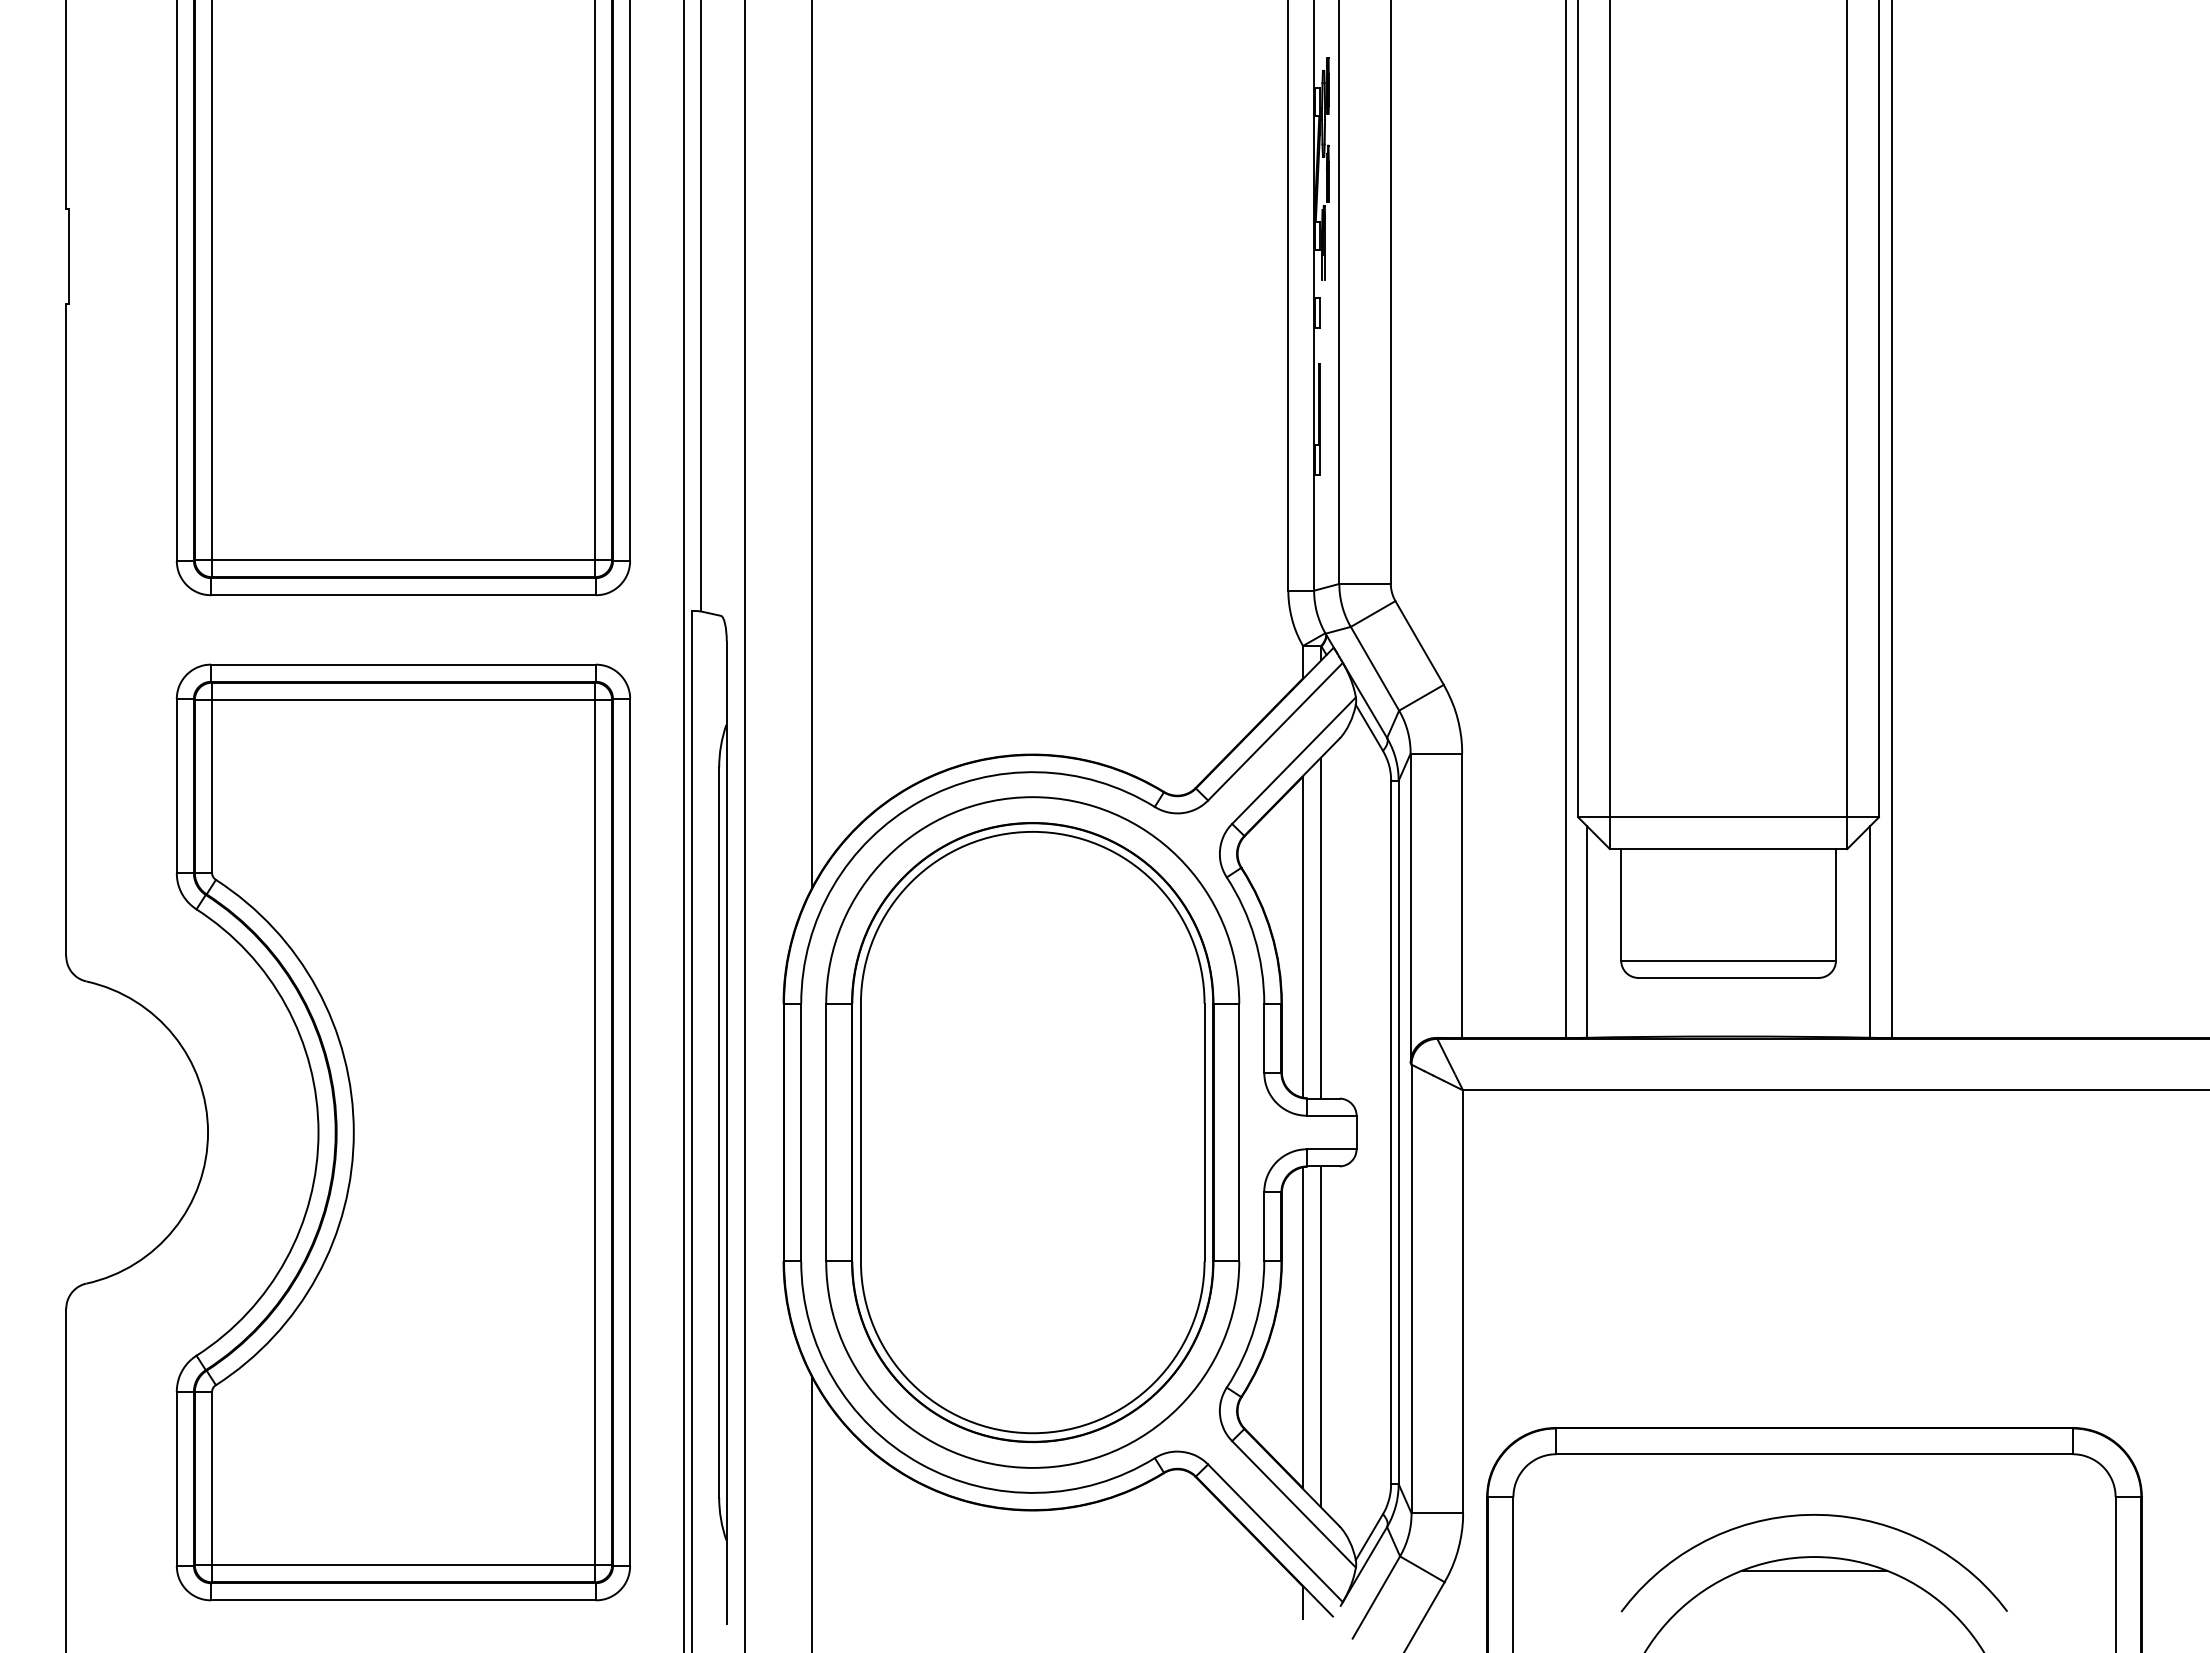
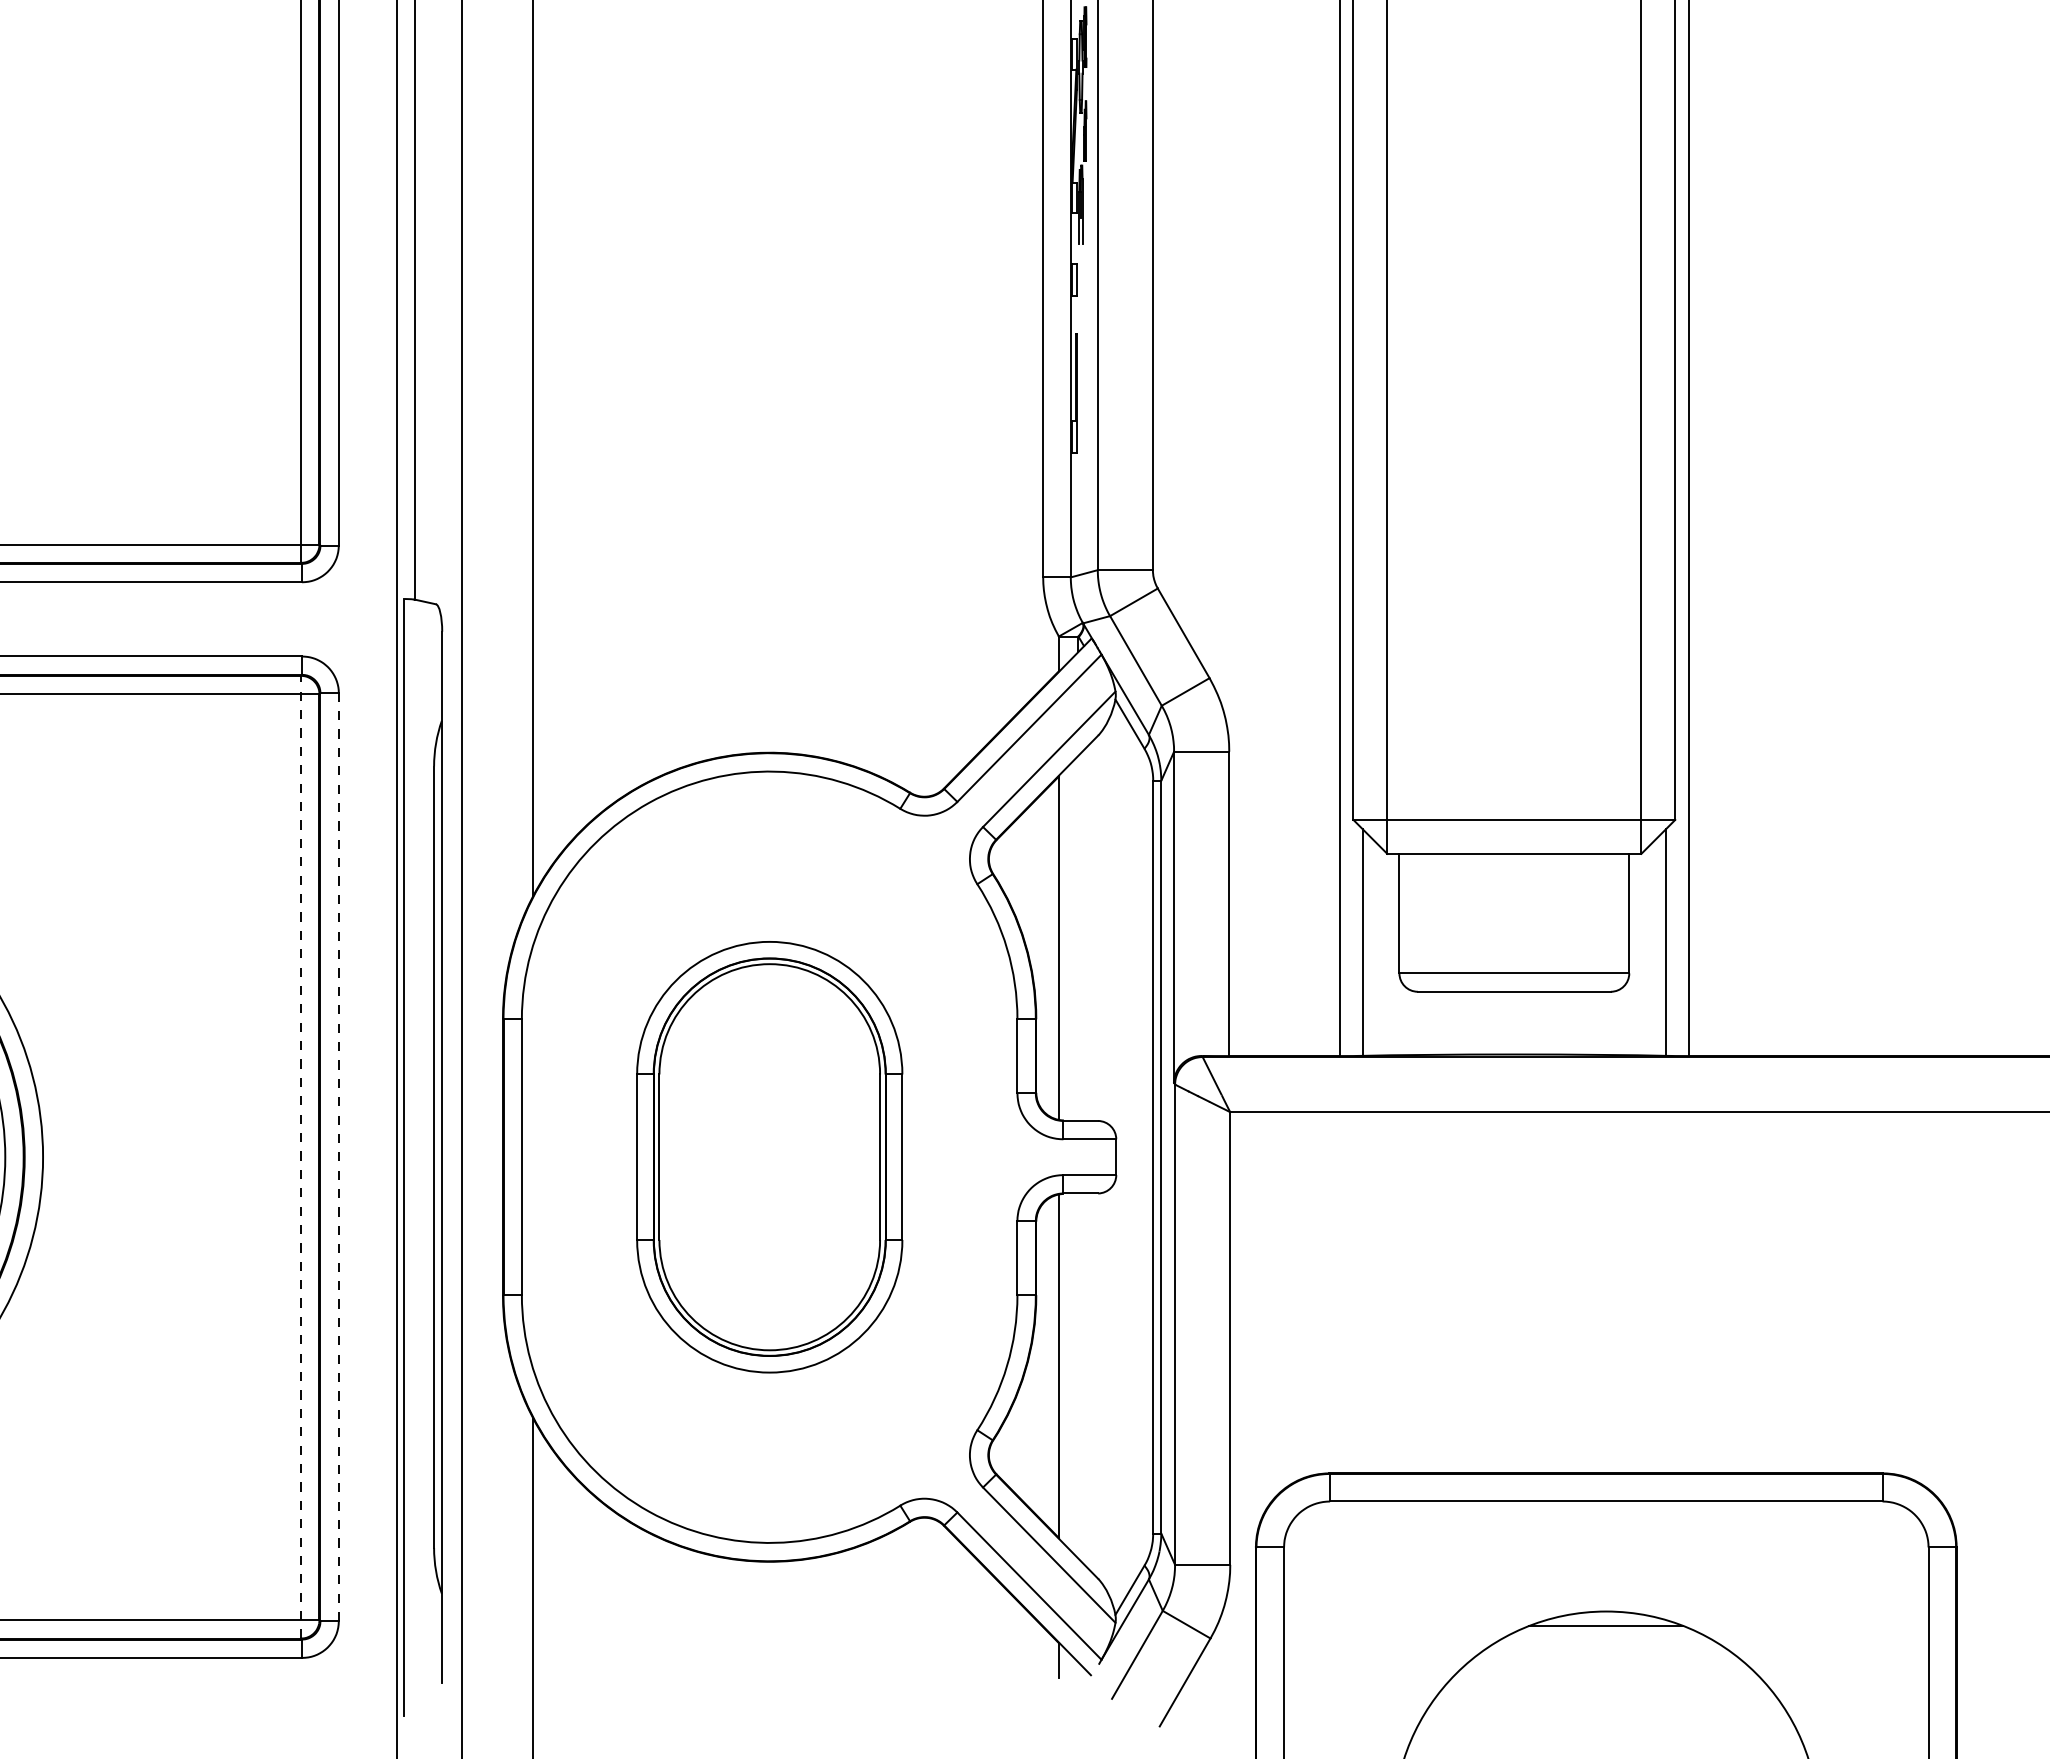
line: (1321, 927) -> (1078, 937), removed
line: (594, 1132) -> (300, 1157), solid -> dashed
line: (630, 1132) -> (339, 1157), solid -> dashed
part: (1032, 1132) -> (769, 1157), size x0.6
line: (1321, 1336) -> (1078, 1375), removed
curve: (1813, 1515) -> (1605, 1567), removed

